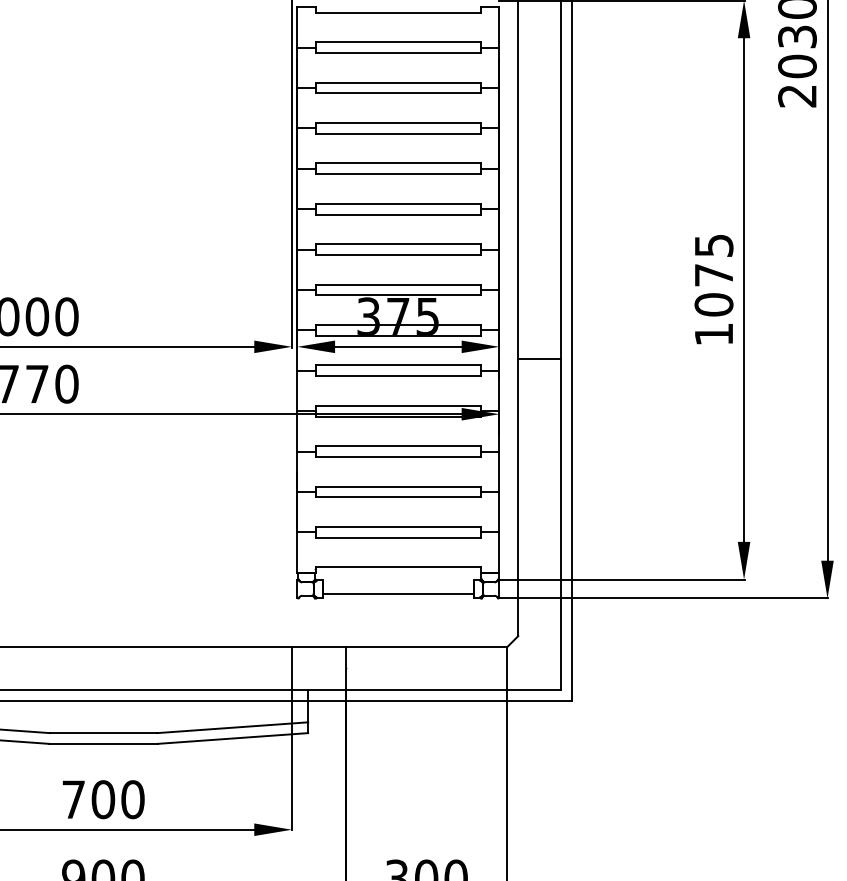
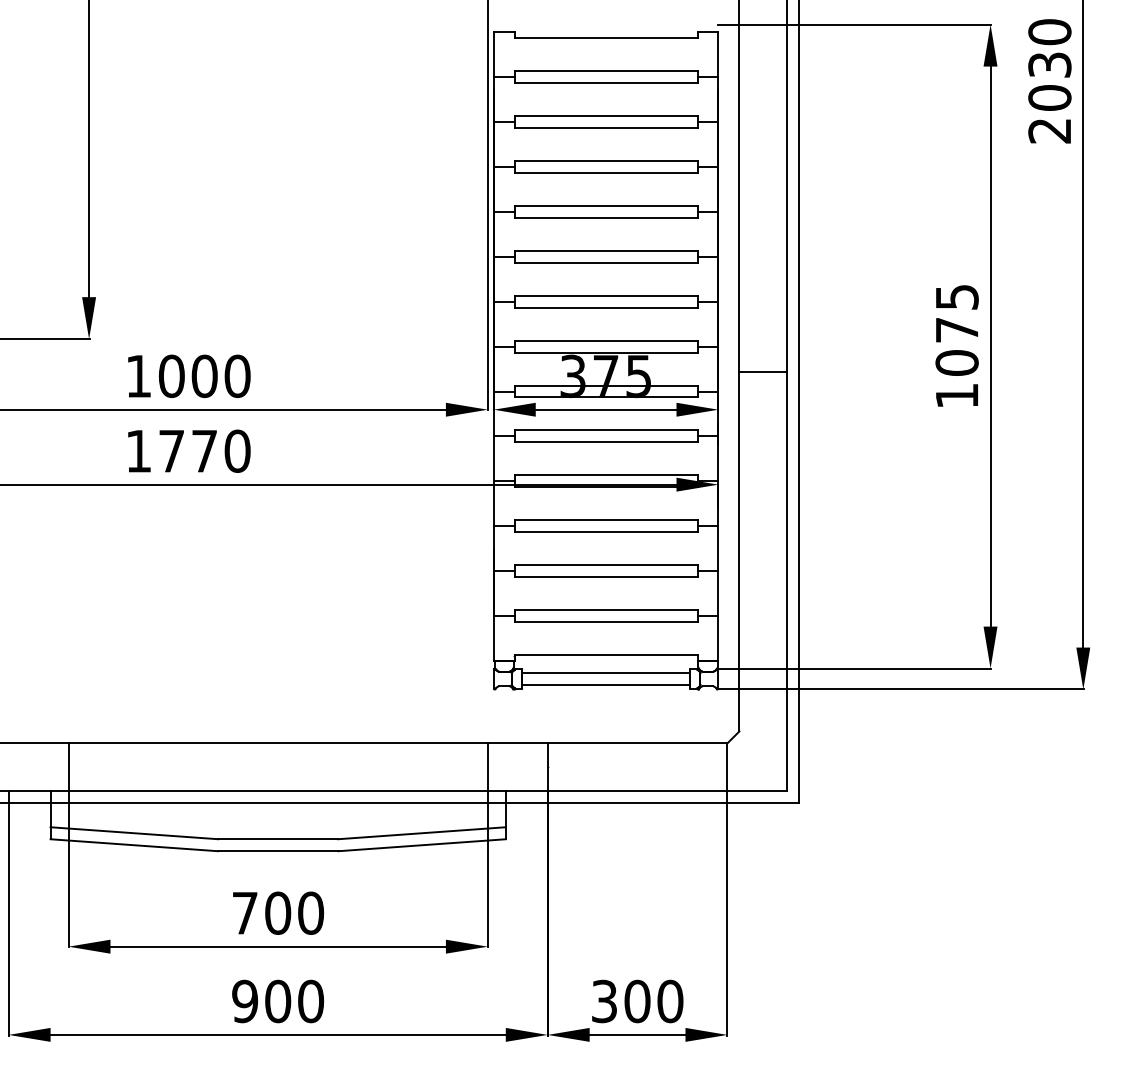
line: (539, 359) -> (763, 372), moved
line: (398, 584) -> (606, 673), added

